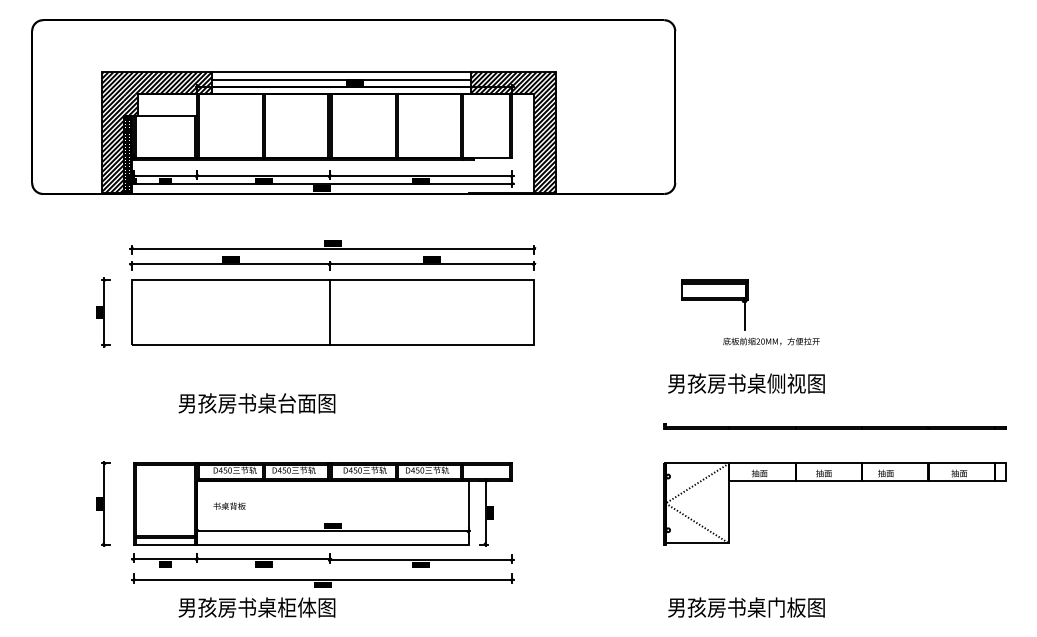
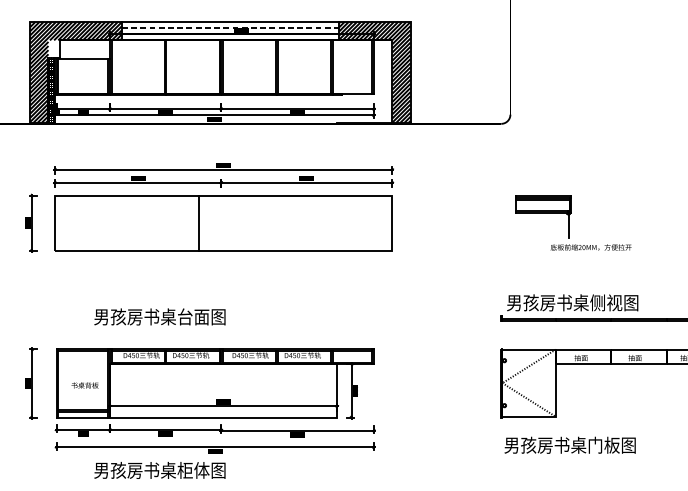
line: (341, 79) -> (230, 27), solid -> dashed
hatch: (130, 104) -> (53, 48), removed
line: (330, 312) -> (199, 223), moved
text: (746, 383) -> (572, 302), moved
text: (256, 403) -> (159, 317), moved
text: (229, 505) -> (84, 384), moved
text: (746, 607) -> (570, 445), moved

